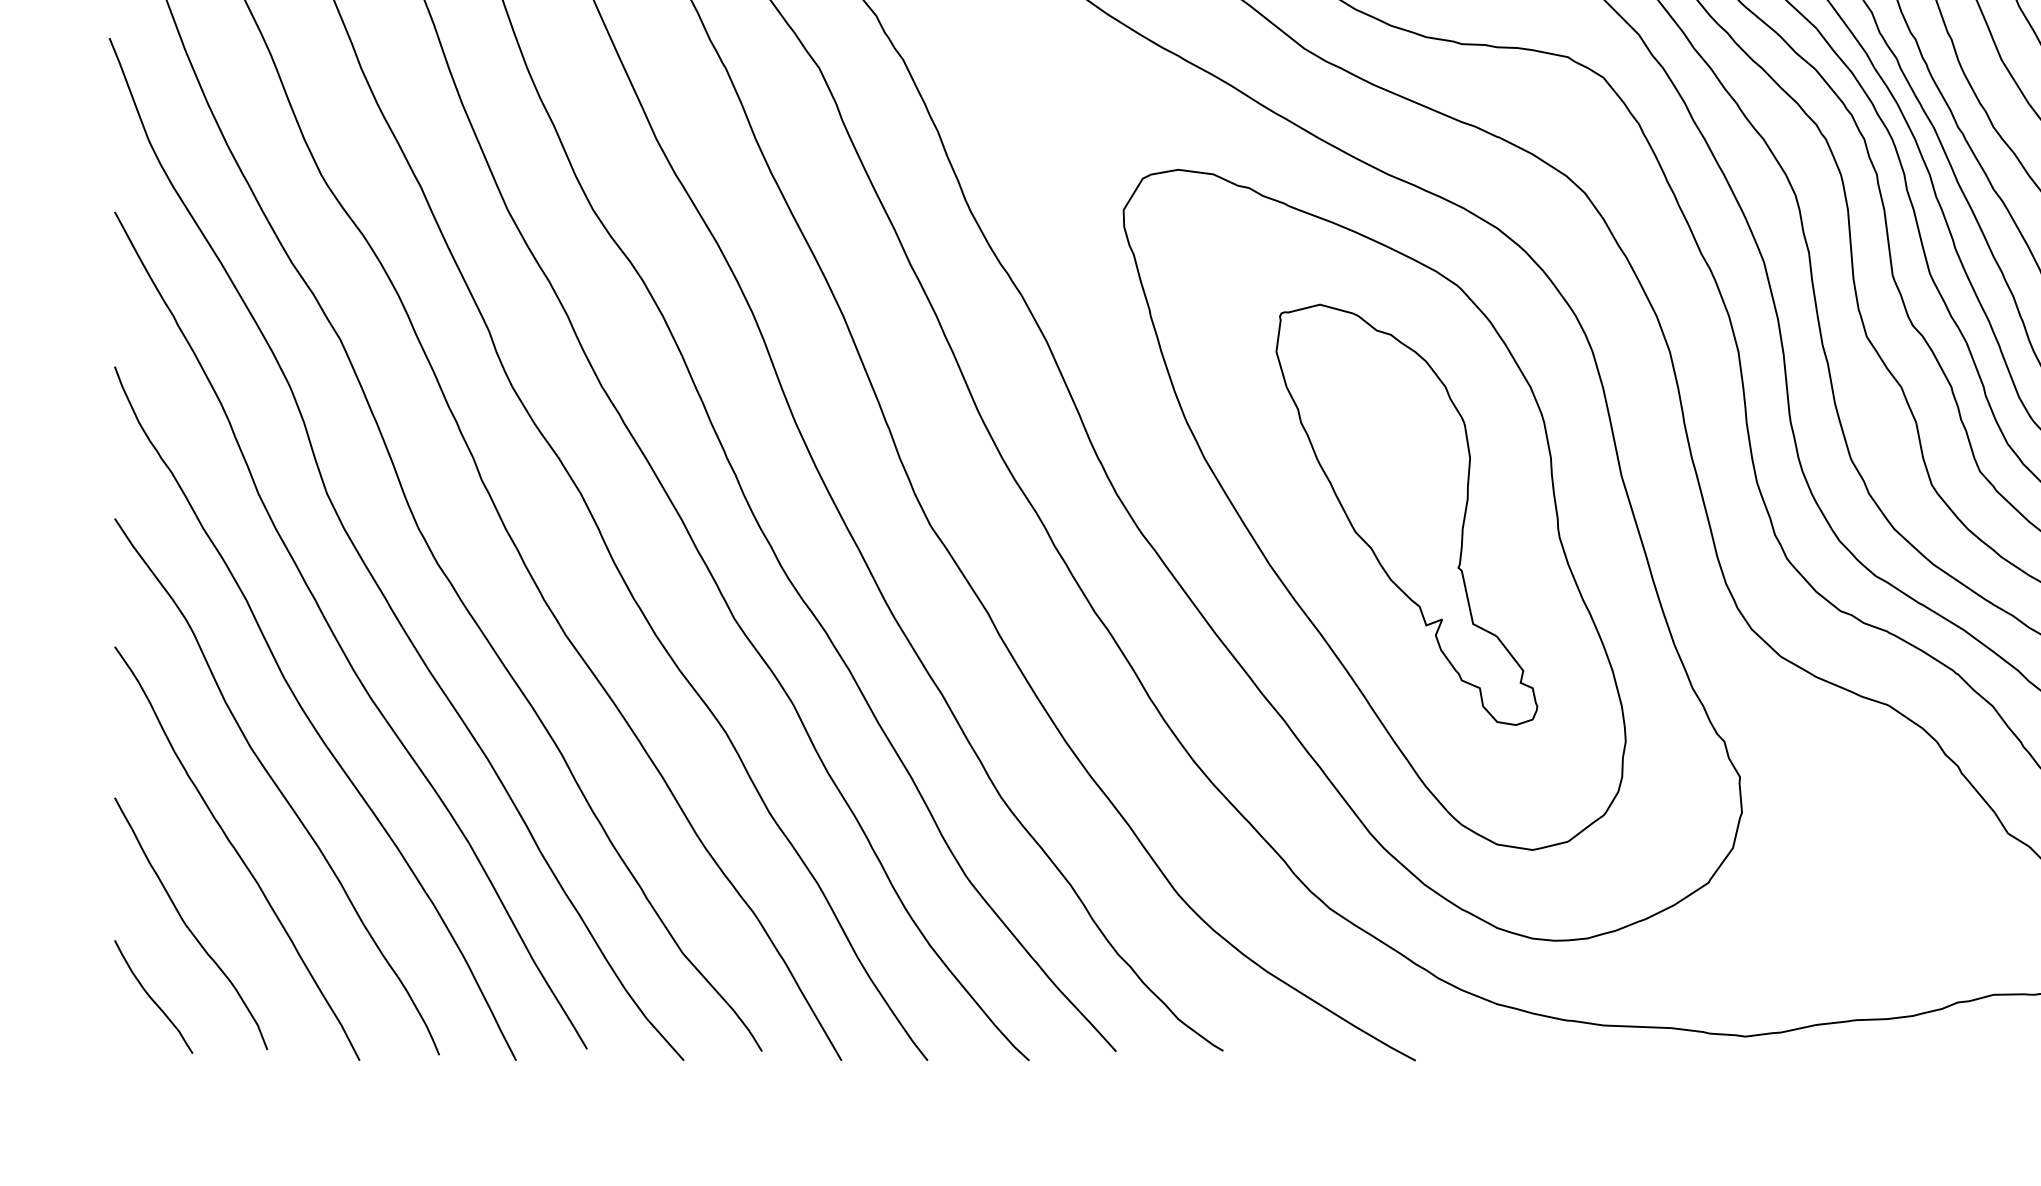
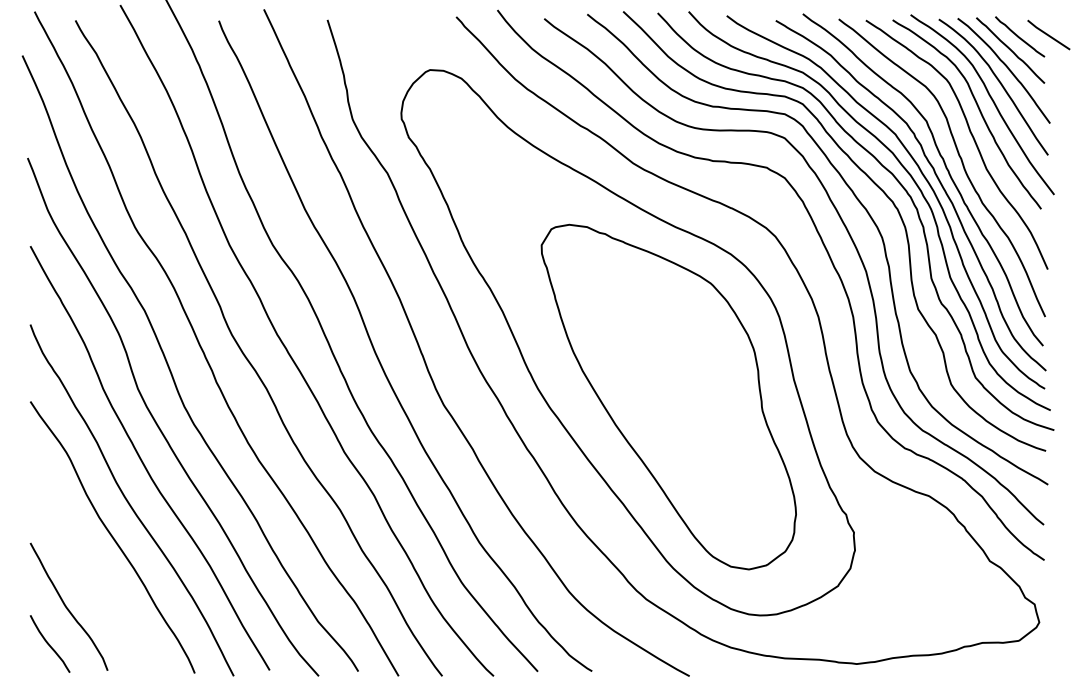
part: (1407, 514) -> (685, 399), removed
curve: (237, 853) -> (92, 571), removed

